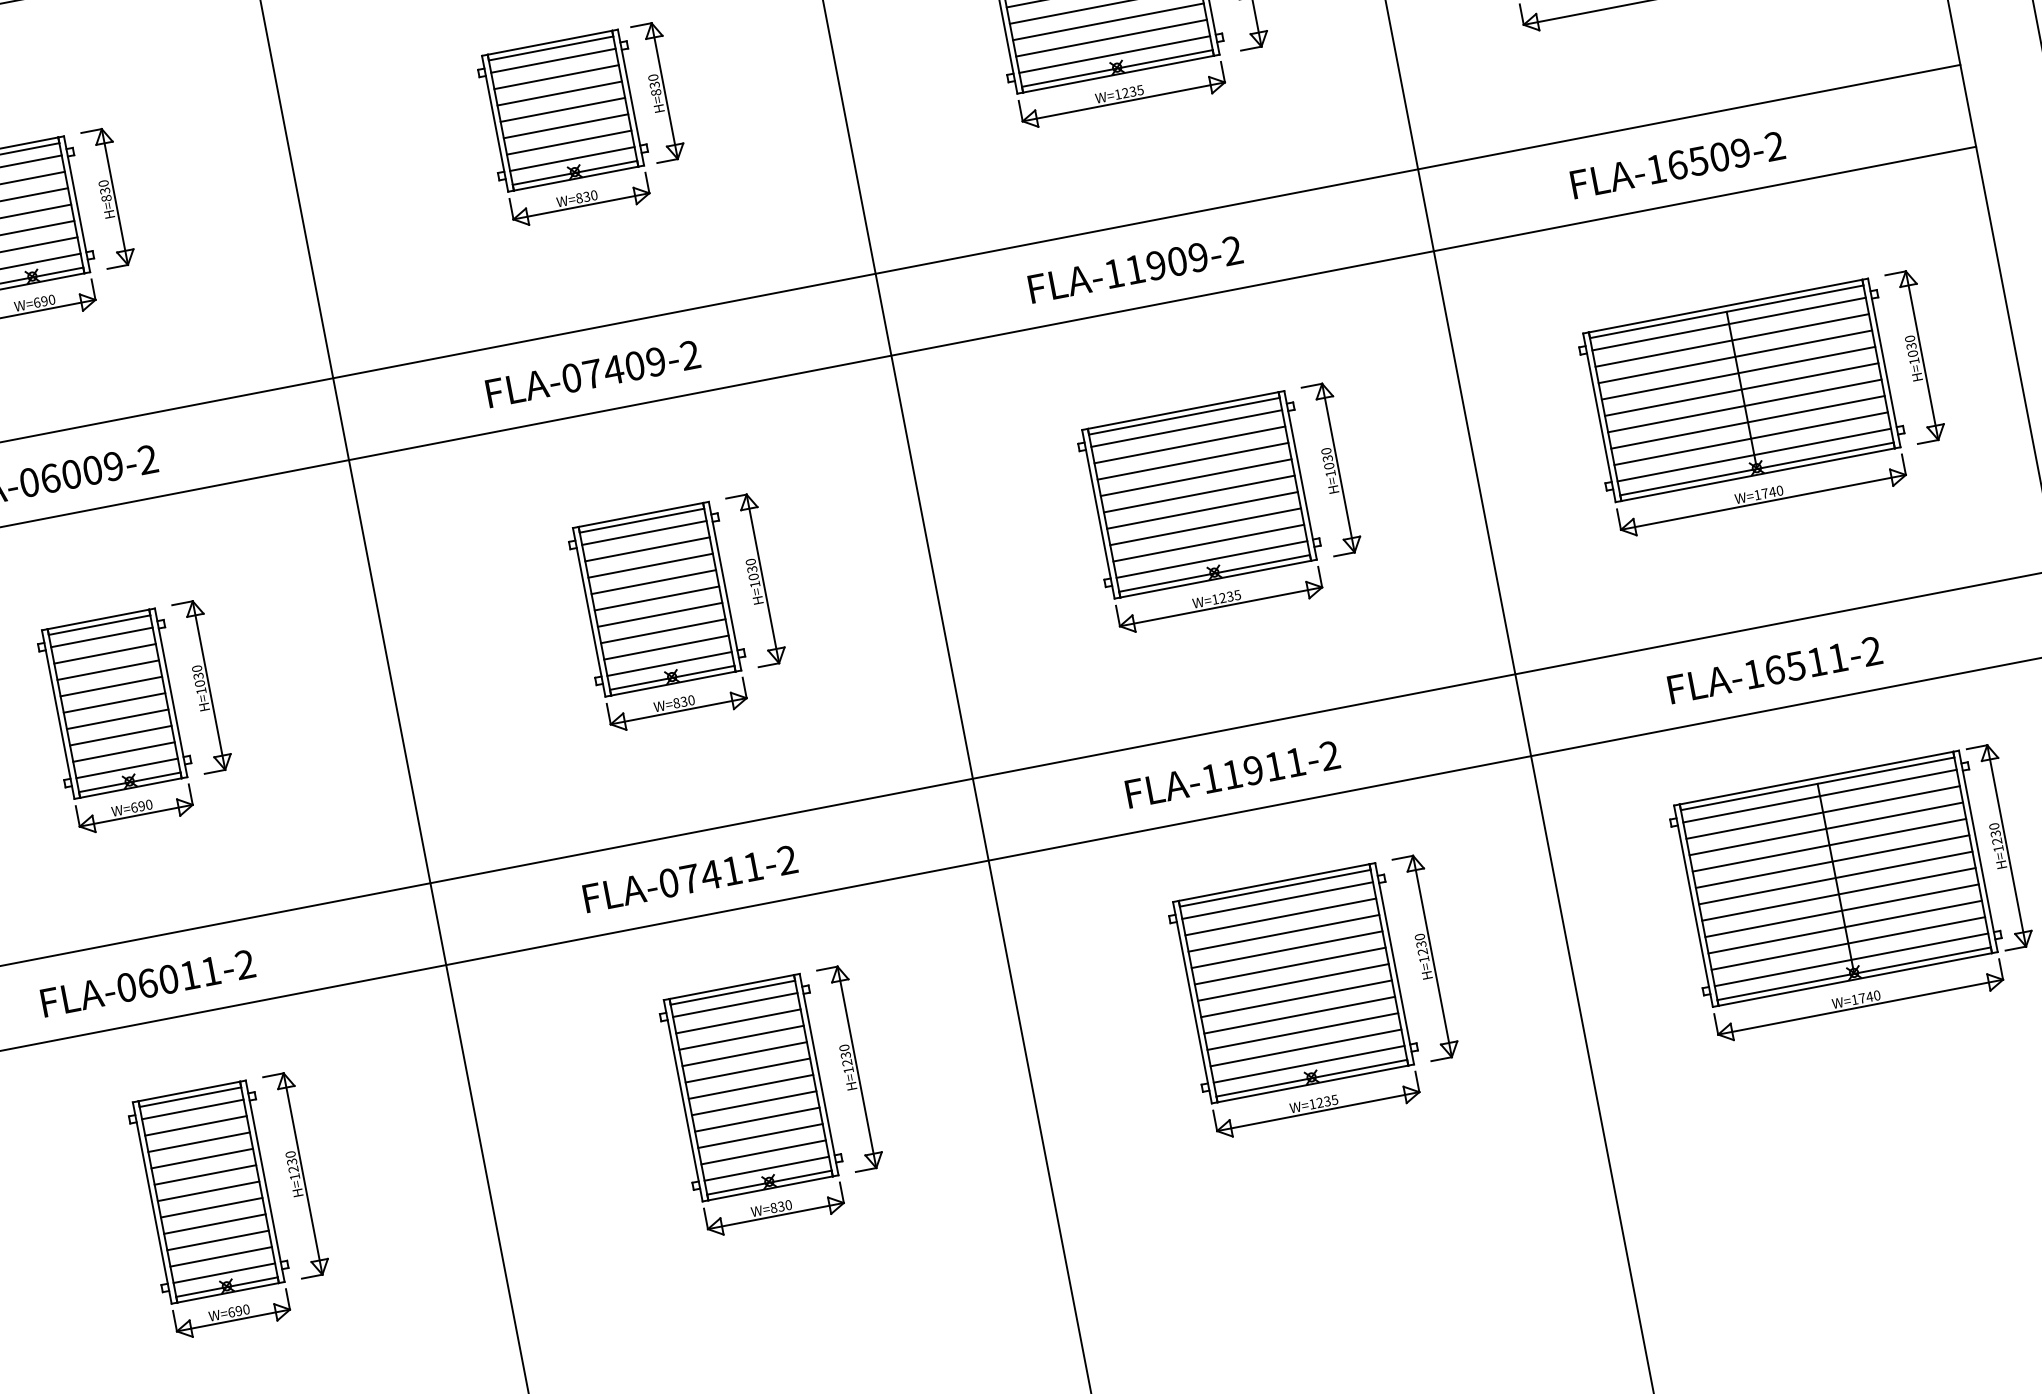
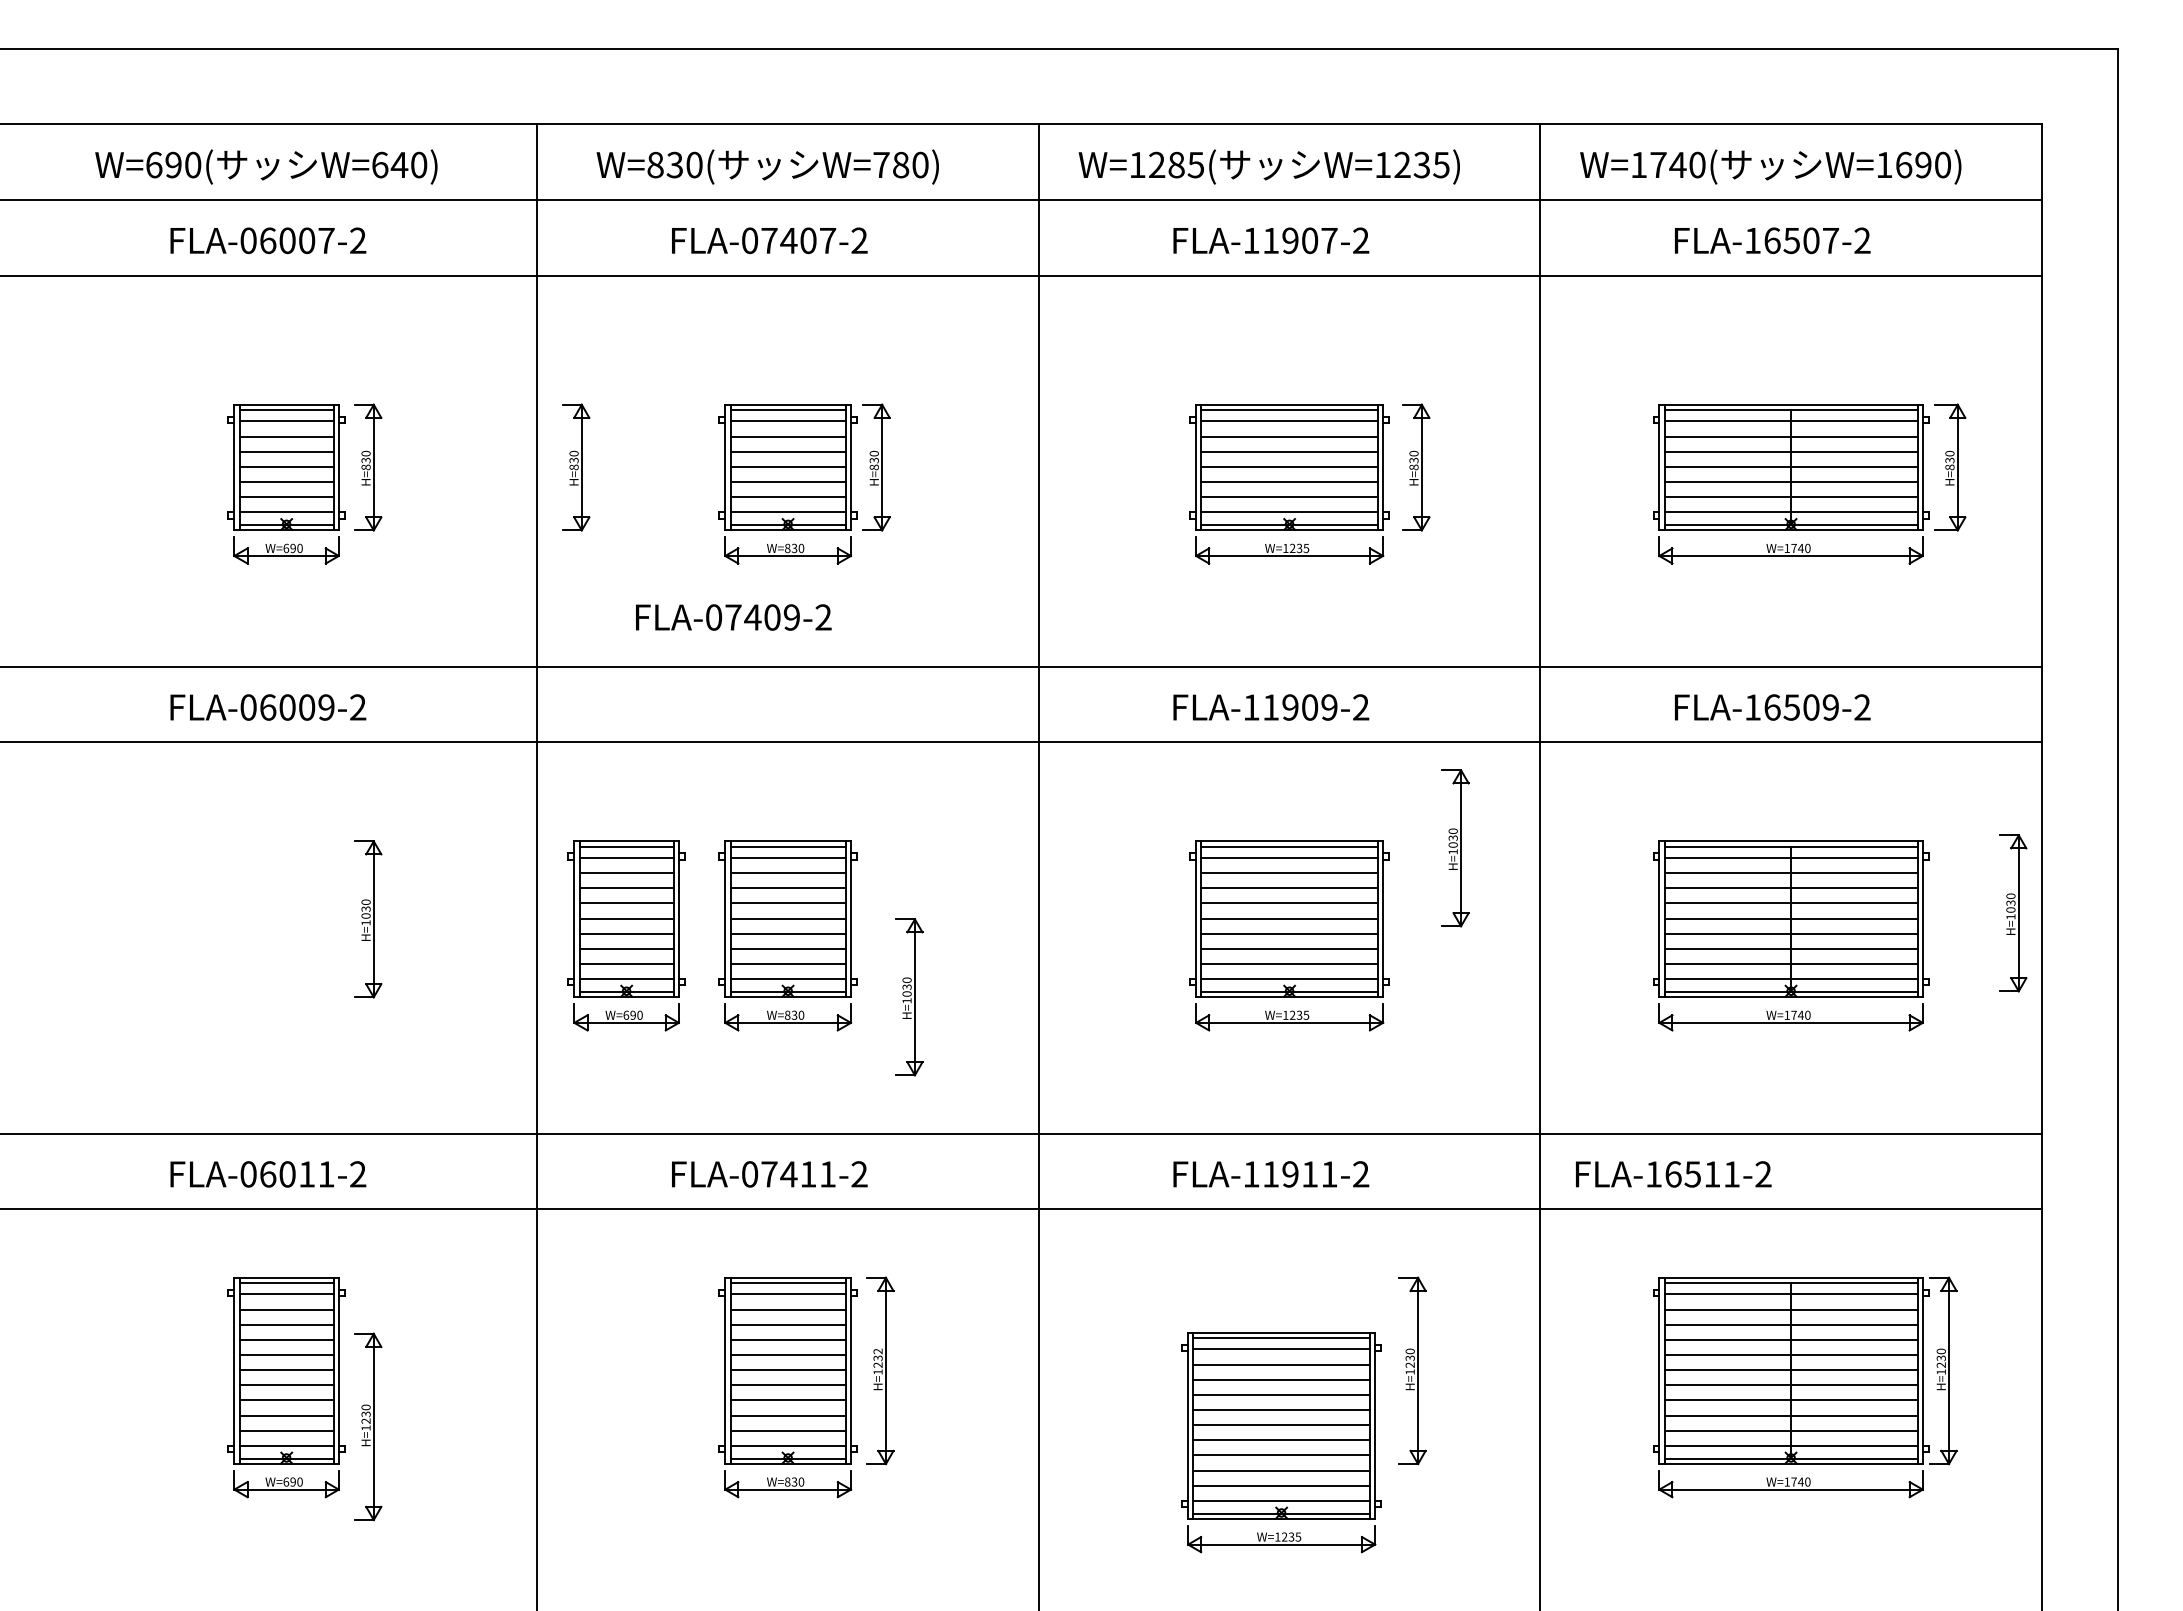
part: (334, 154) -> (576, 467), added
part: (1916, 356) -> (2013, 913), moved
text: (592, 374) -> (733, 617), moved
part: (1332, 469) -> (1455, 848), moved
part: (757, 580) -> (909, 997), moved
text: (1774, 670) -> (1673, 1174), moved
part: (117, 721) -> (626, 935), moved
part: (1296, 1001) -> (1281, 1442), moved
text: (843, 1048) -> (877, 1351), H=1230 -> H=1232
part: (297, 1174) -> (368, 1426), moved

